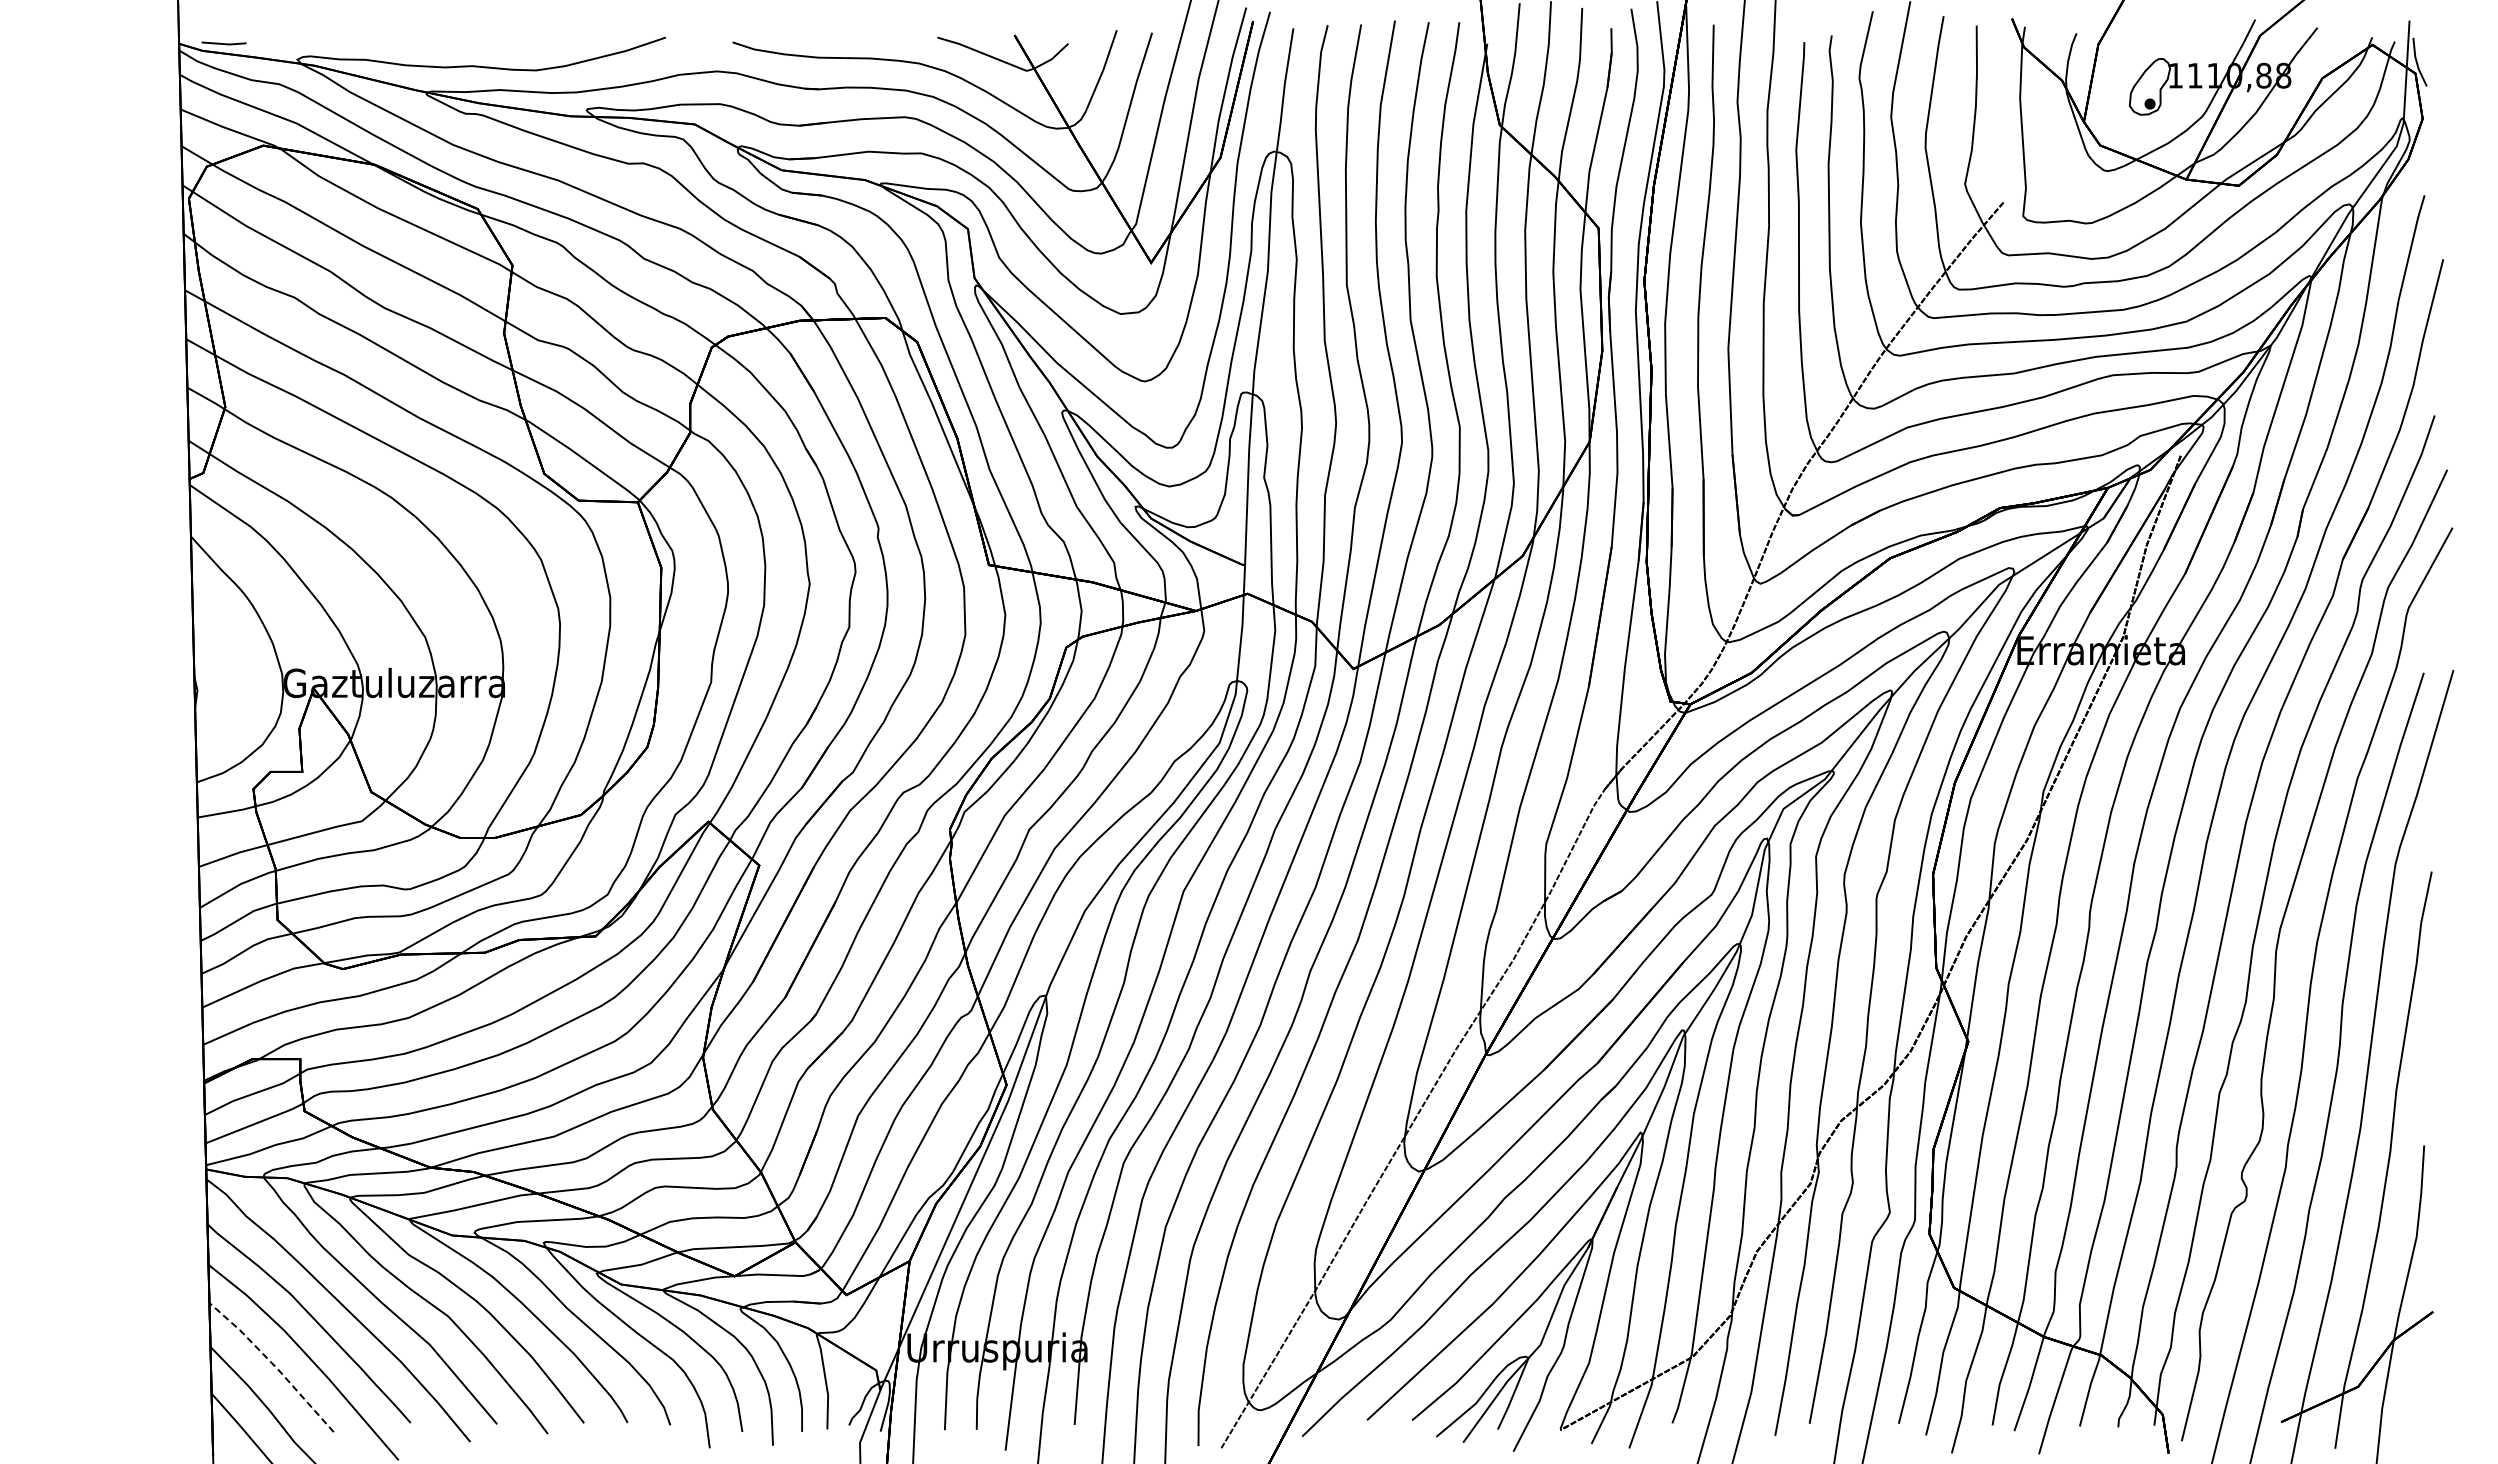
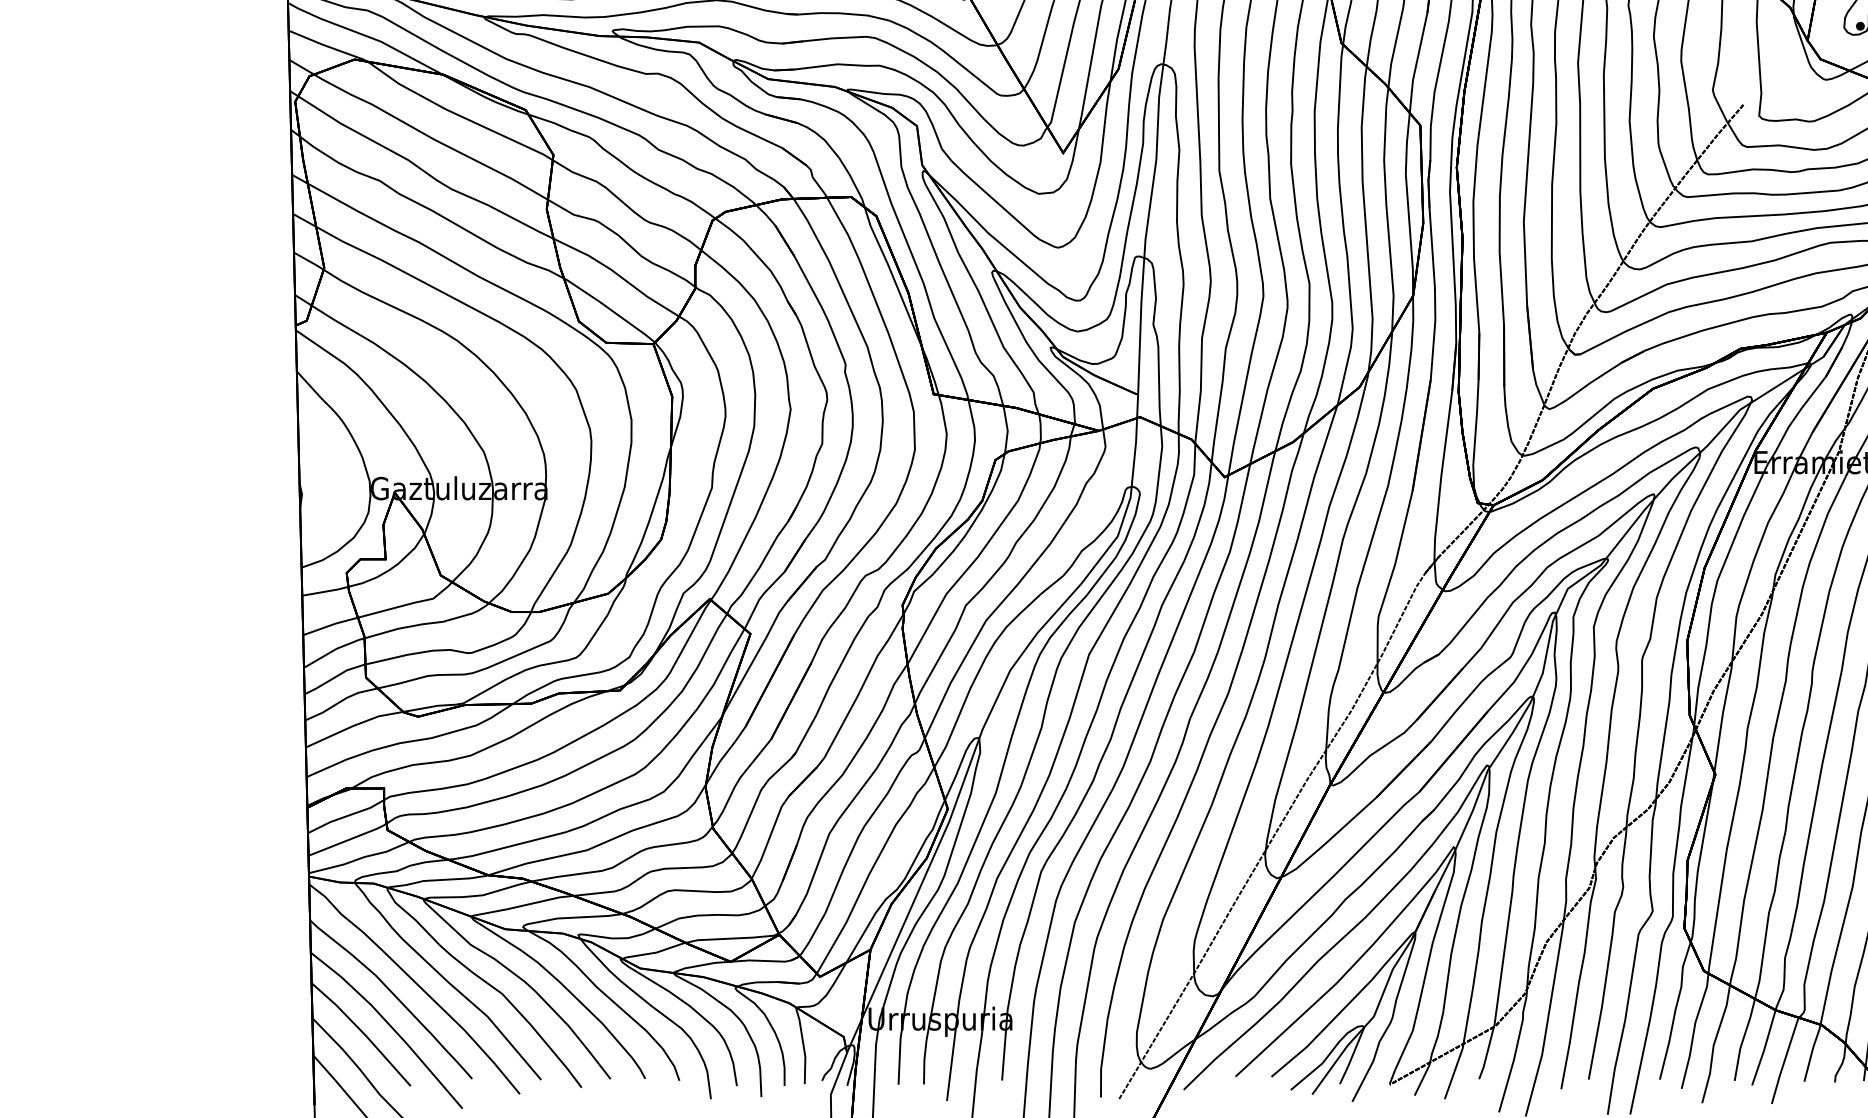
line: (273, 1365) -> (362, 1033), dashed -> solid

